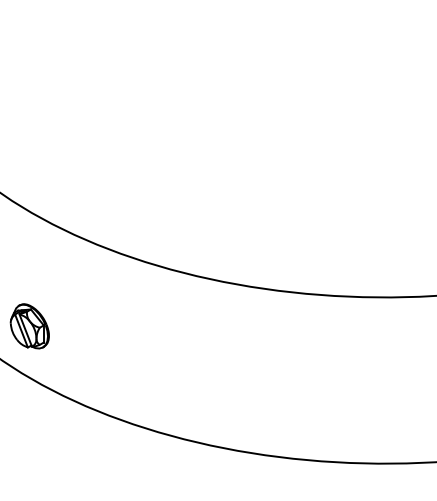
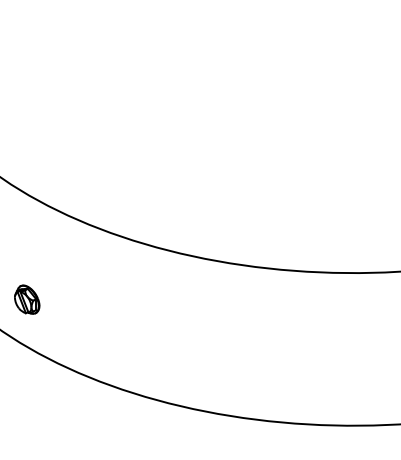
part: (29, 326) -> (26, 299), size x0.7

